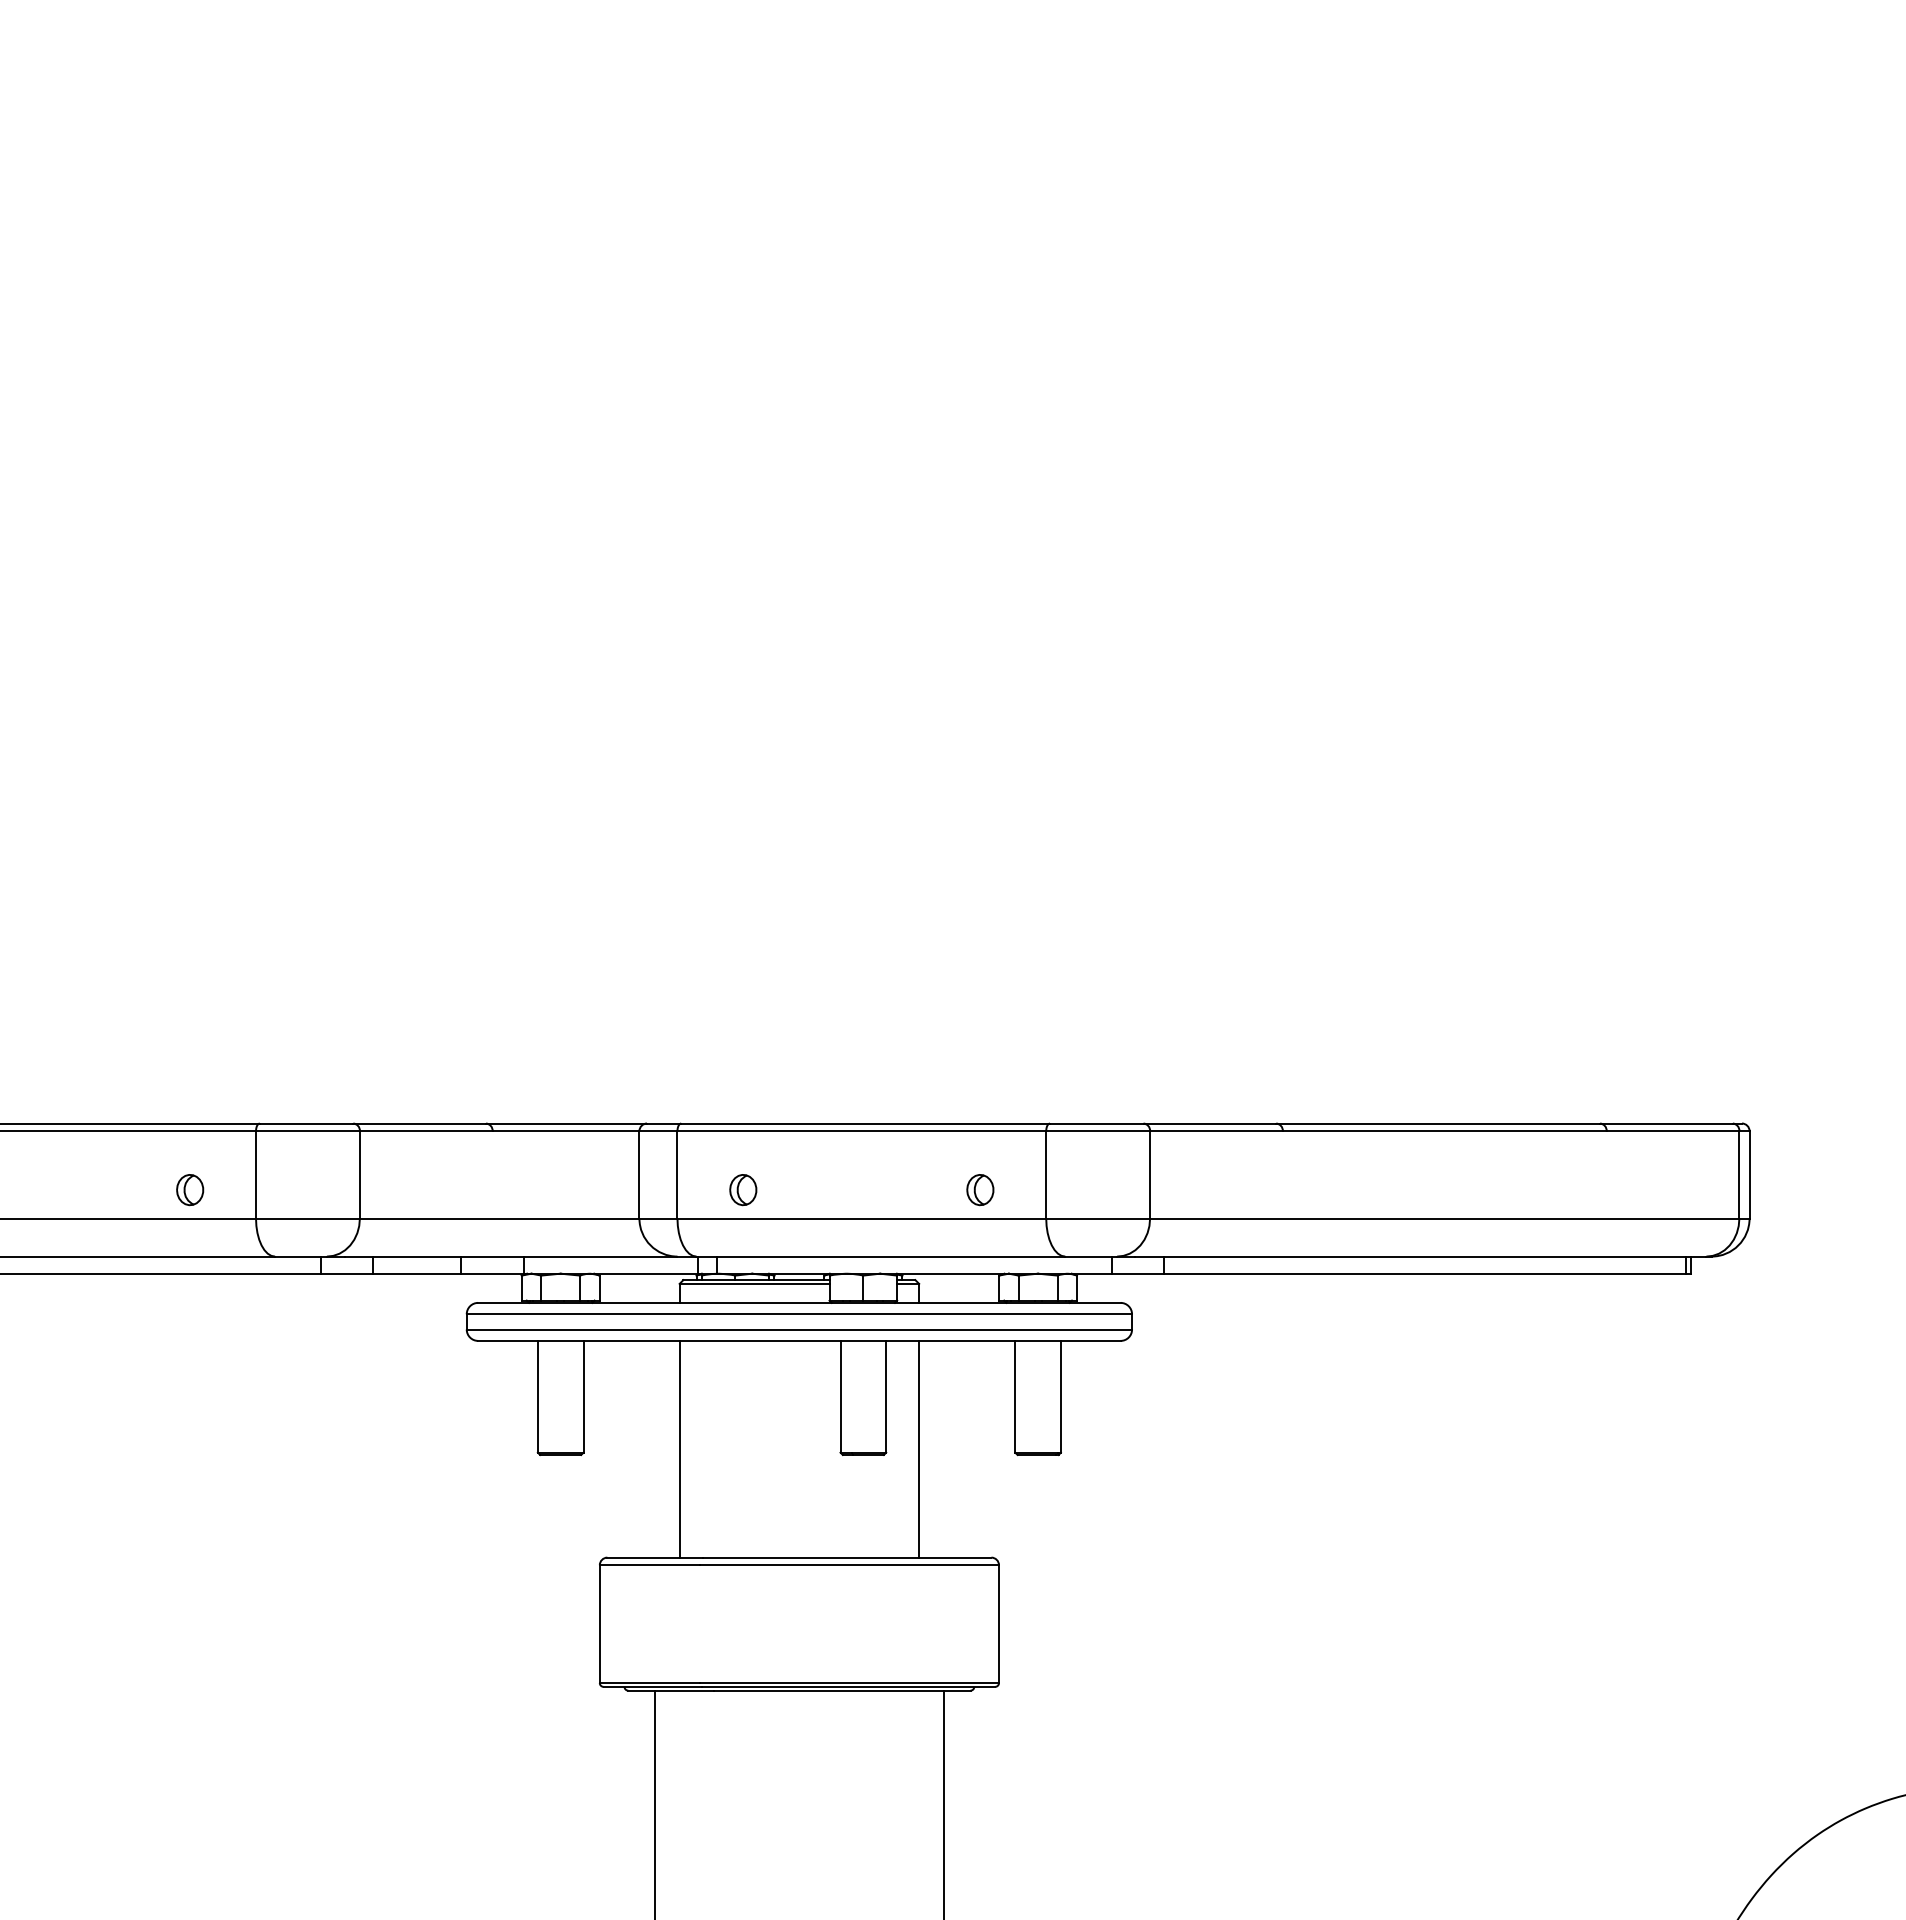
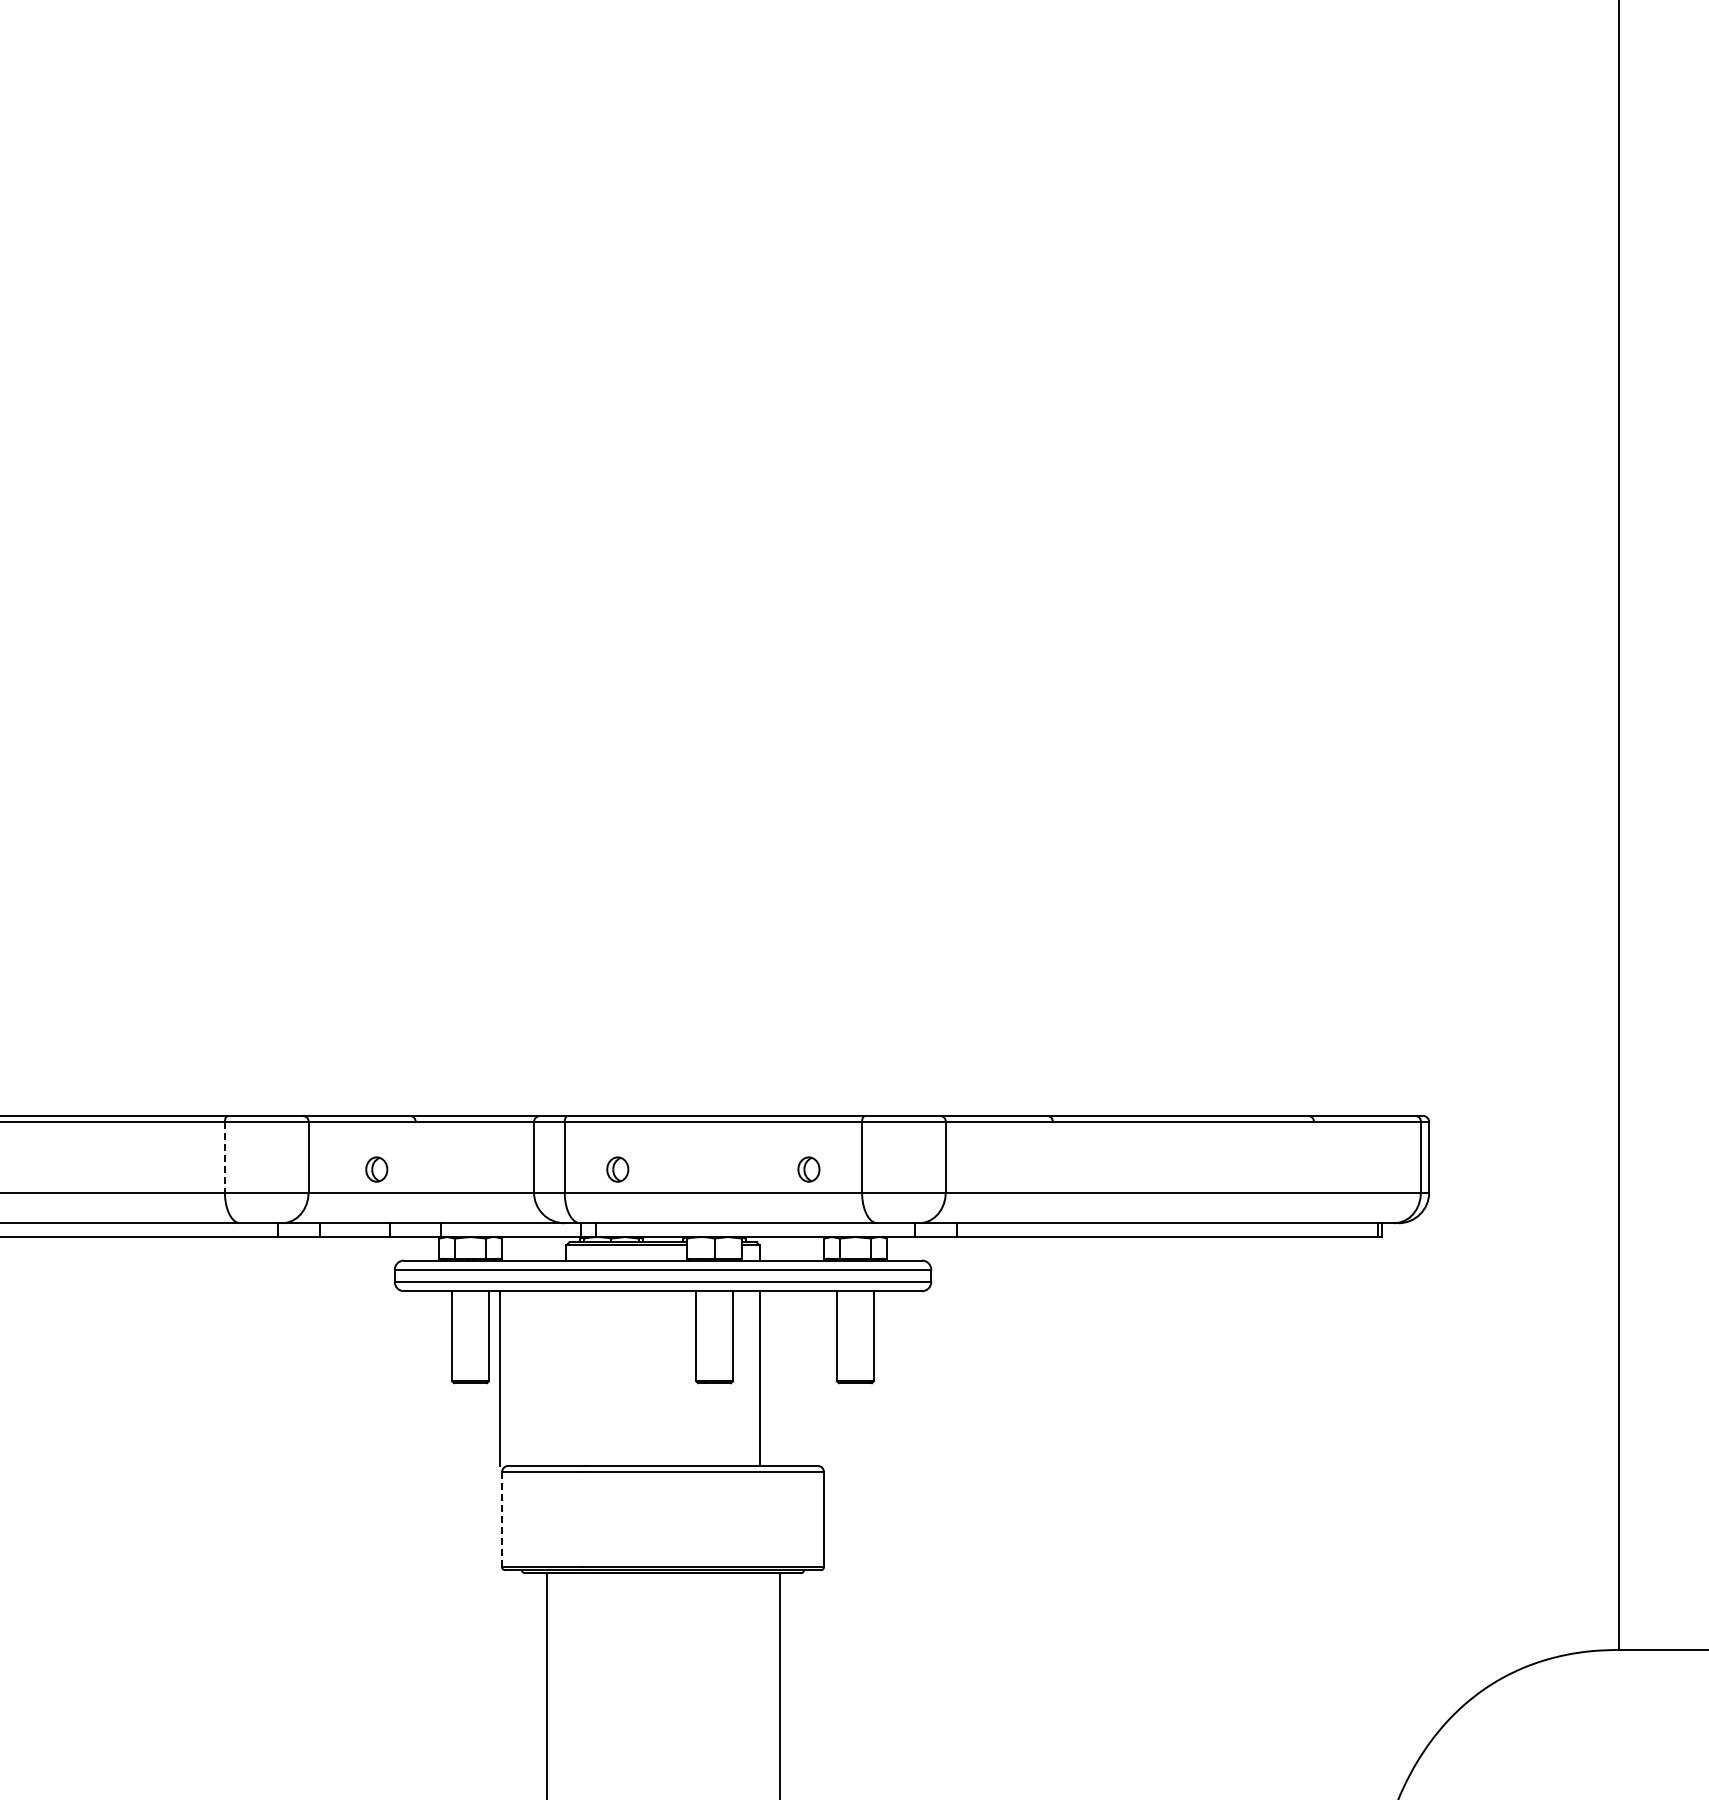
line: (255, 1175) -> (224, 1157), solid -> dashed
part: (189, 1189) -> (376, 1169), moved
line: (679, 1449) -> (500, 1378), moved
line: (600, 1624) -> (502, 1519), solid -> dashed

